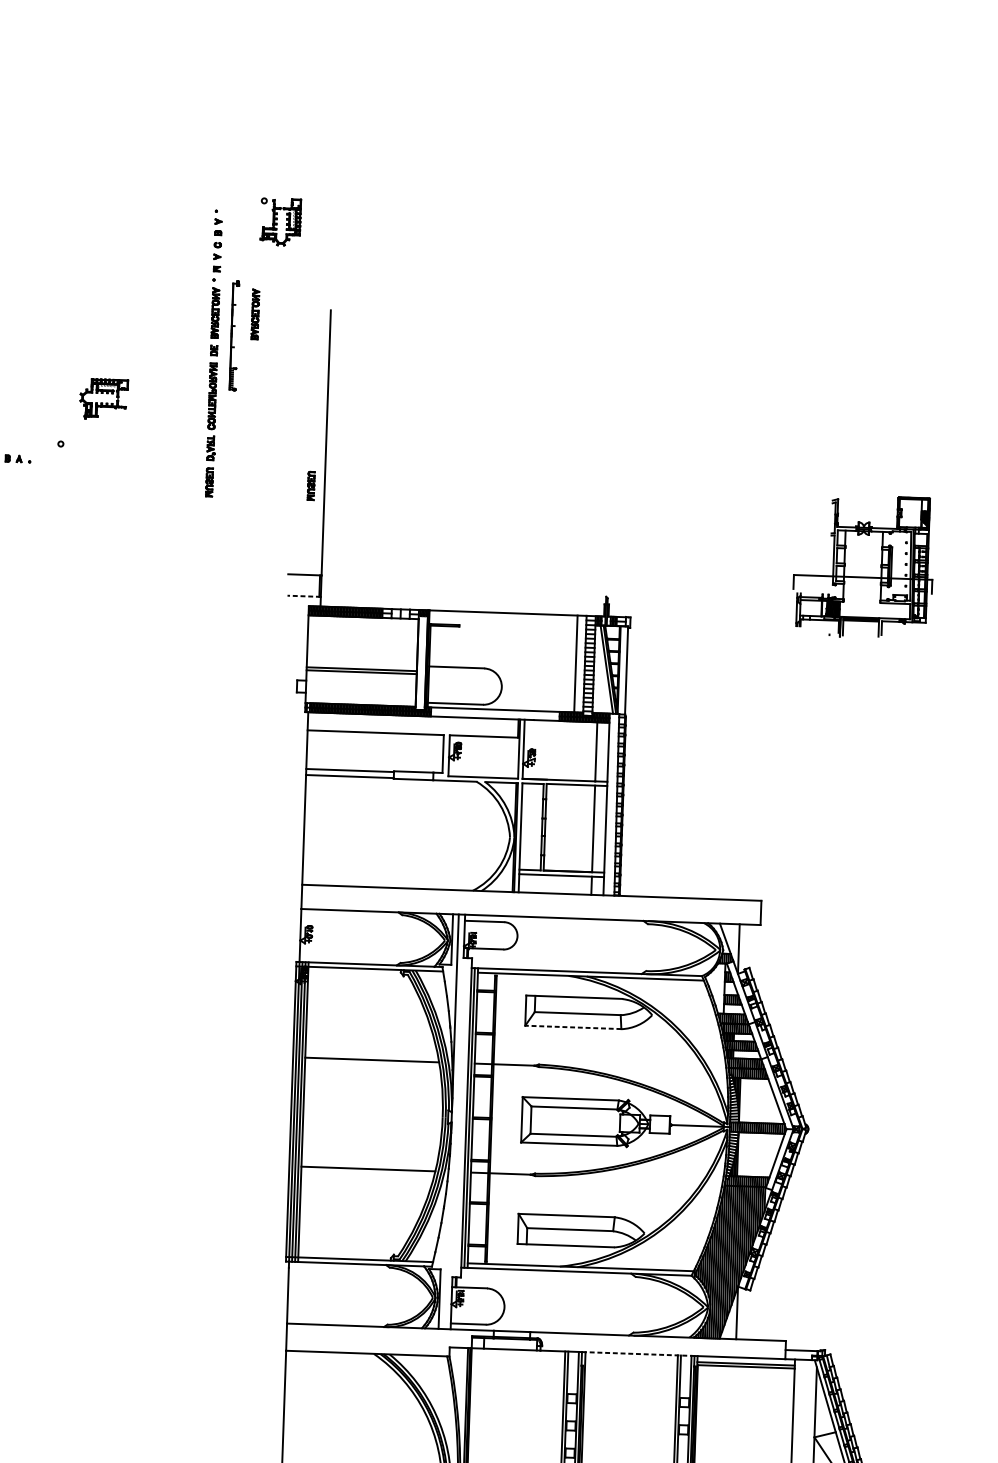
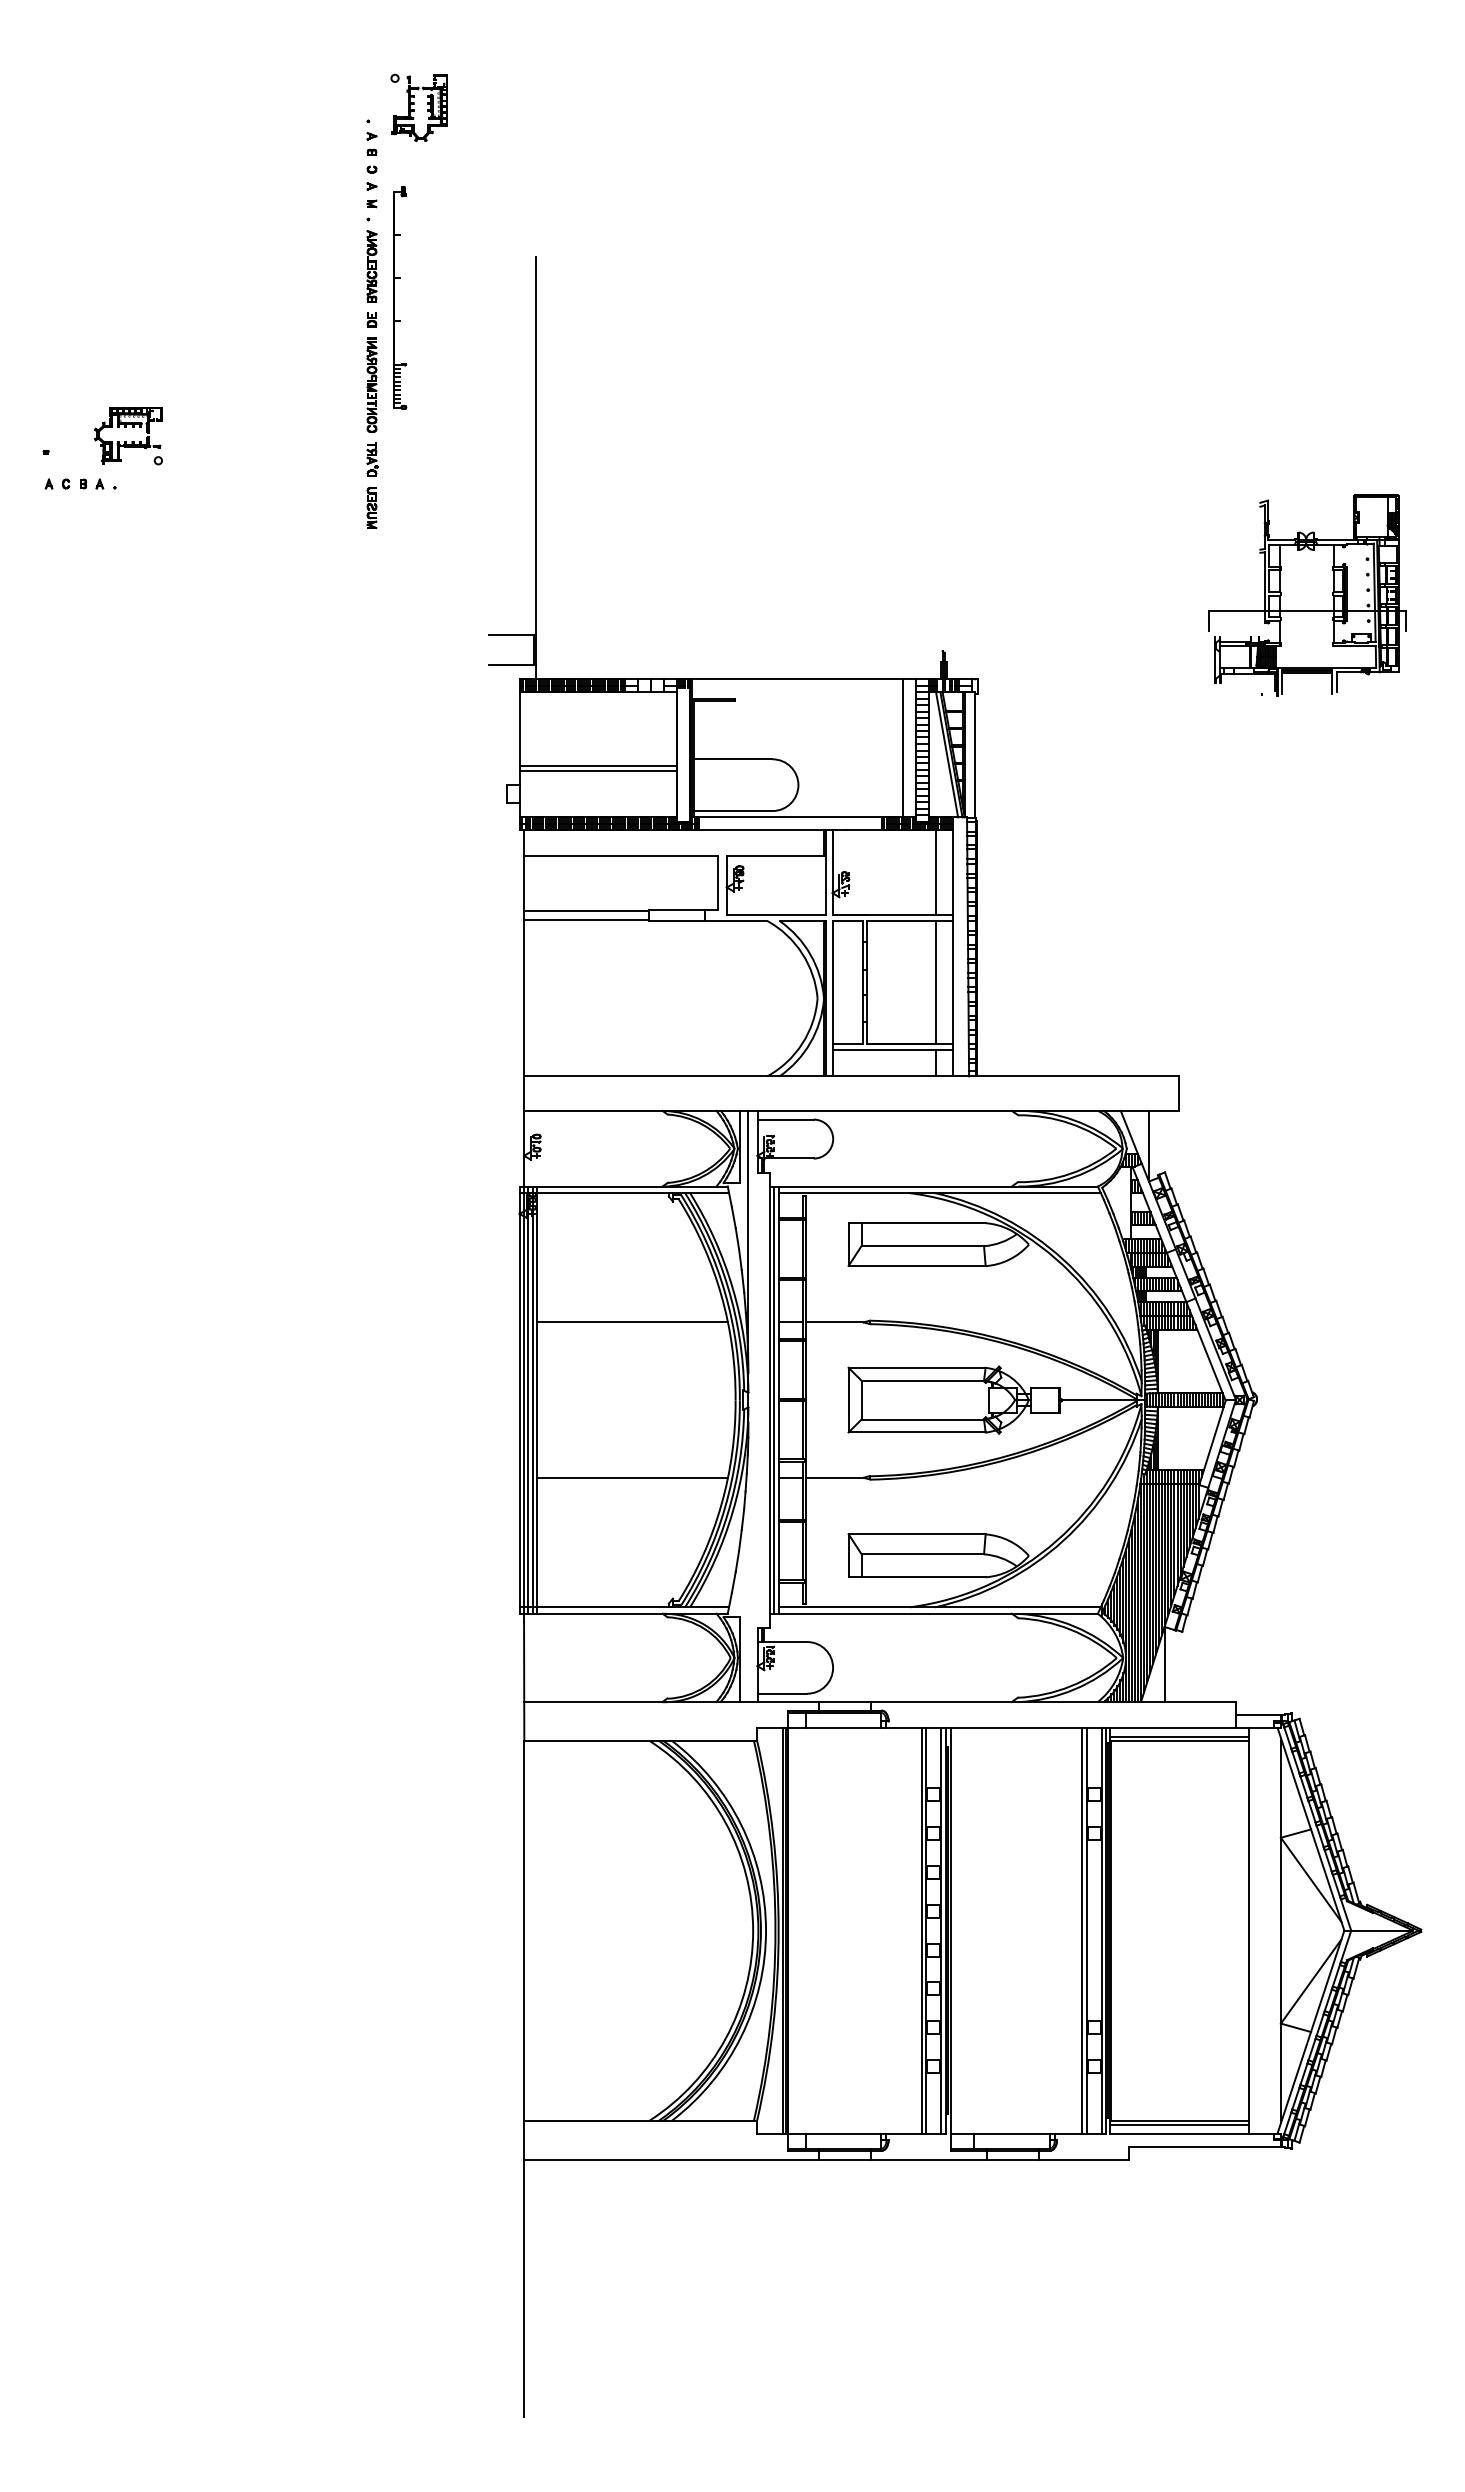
part: (280, 221) -> (418, 107), moved
part: (255, 314) -> (428, 266), removed
part: (234, 335) -> (400, 297), size x1.43
part: (102, 403) -> (126, 441), moved
part: (310, 485) -> (516, 507), removed
line: (304, 596) -> (512, 665), dashed -> solid
line: (573, 1027) -> (917, 1265), dashed -> solid
line: (638, 1353) -> (1026, 1727), dashed -> solid

